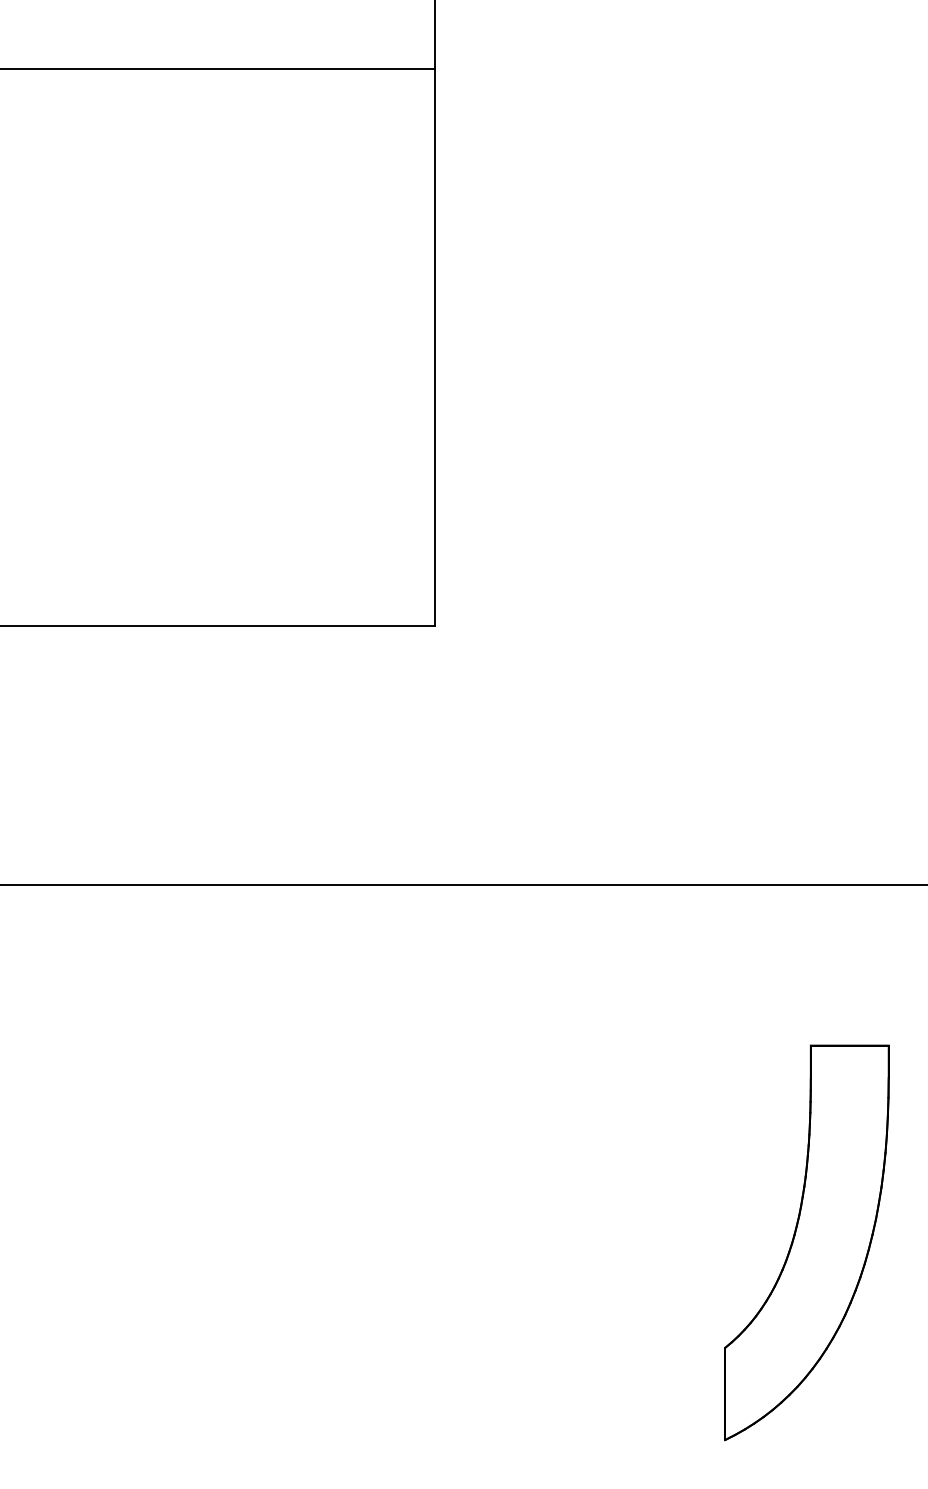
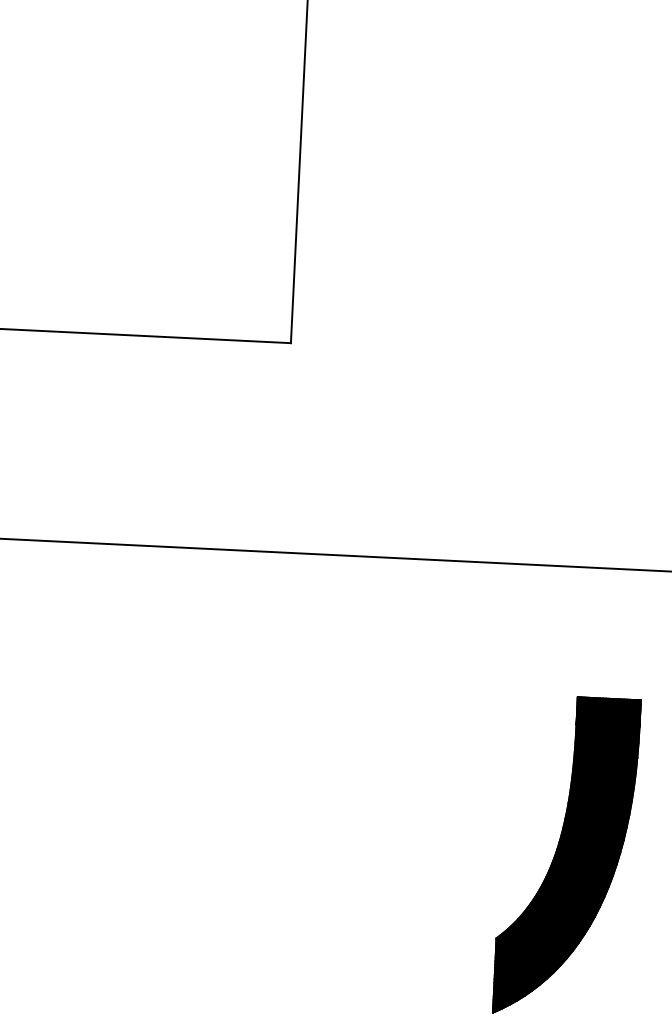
fill: (806, 1242) -> (566, 856), added

